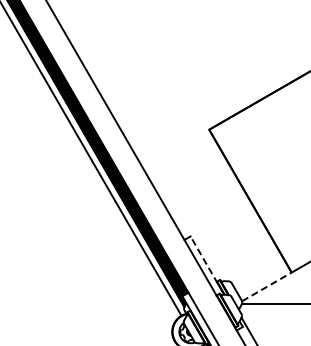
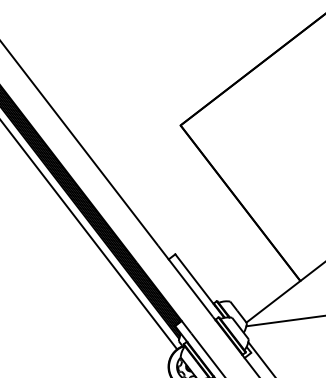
line: (203, 259) -> (194, 279), dashed -> solid
line: (266, 286) -> (272, 301), dashed -> solid

